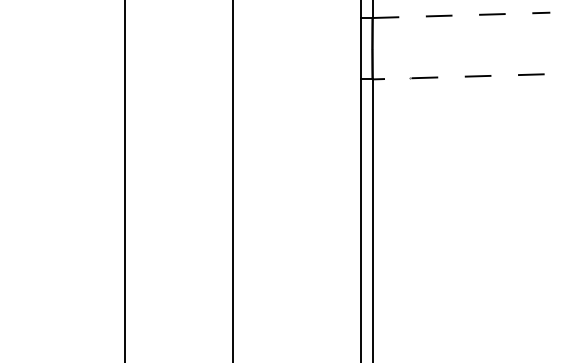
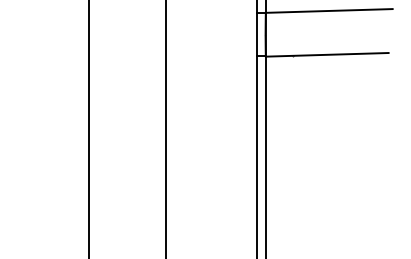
line: (461, 14) -> (329, 10), dashed -> solid
line: (457, 76) -> (326, 54), dashed -> solid

